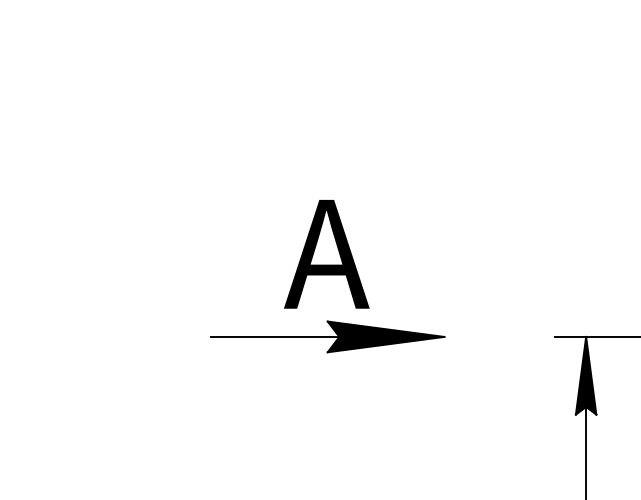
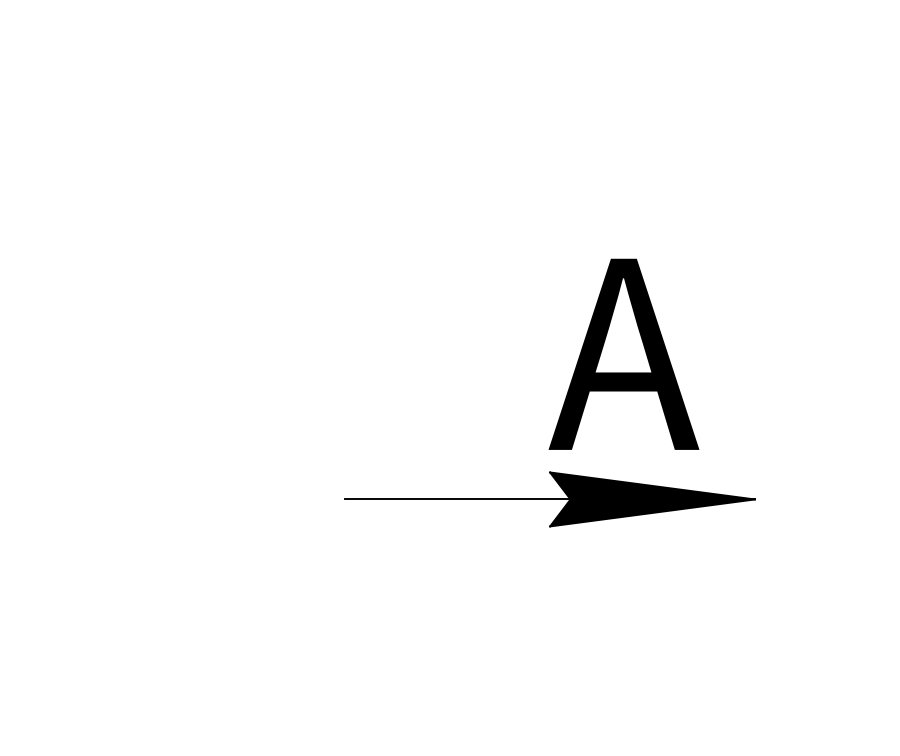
part: (327, 336) -> (549, 498), moved

